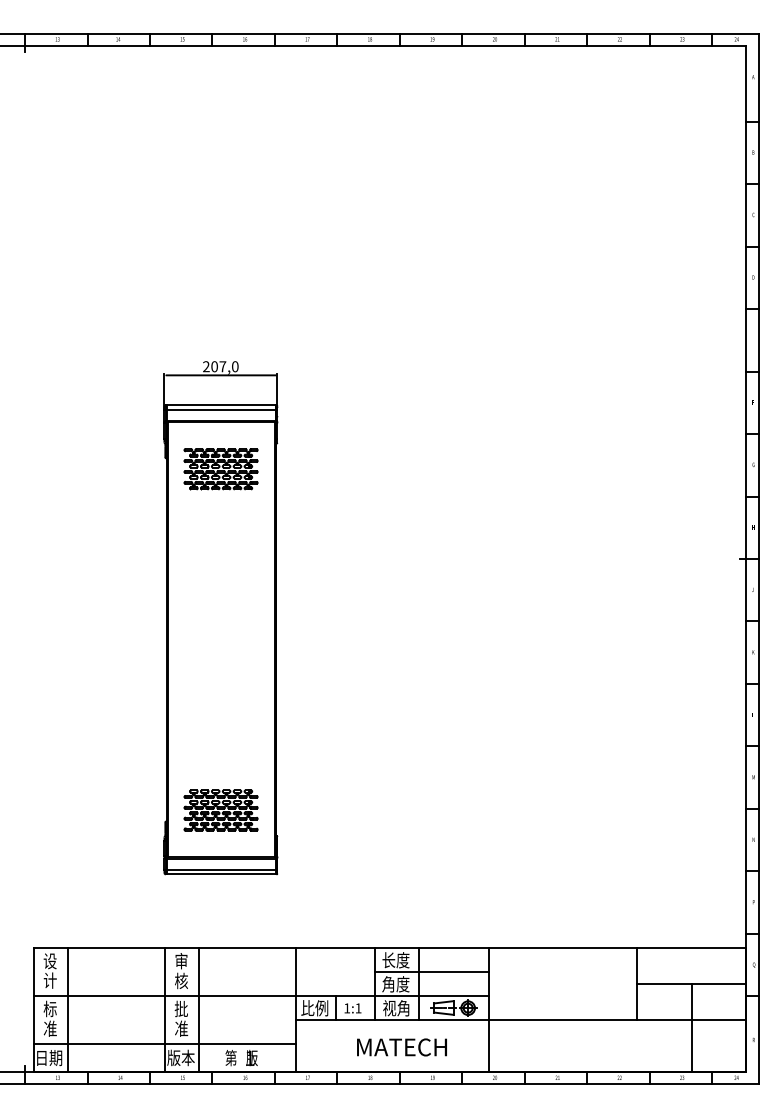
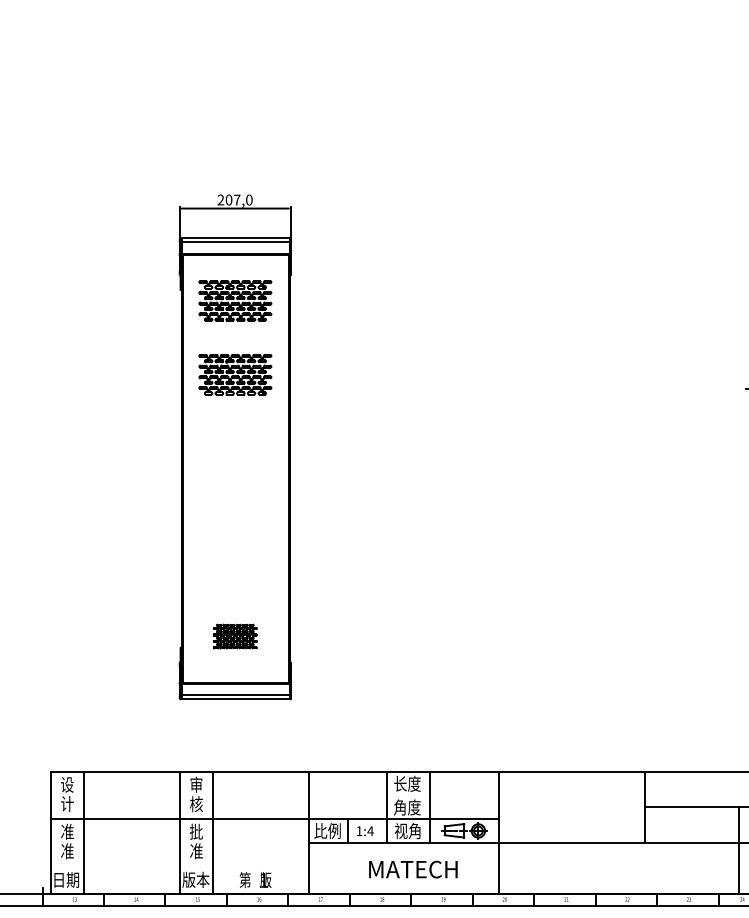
part: (220, 544) -> (234, 374), added
part: (220, 810) -> (234, 636), size x0.6
line: (431, 972) -> (442, 795), removed
text: (49, 1008) -> (66, 831), 标 -> 准
text: (358, 1008) -> (370, 831), 1:1 -> 1:4
line: (691, 1027) -> (738, 849), moved
line: (164, 1044) -> (179, 866), removed

